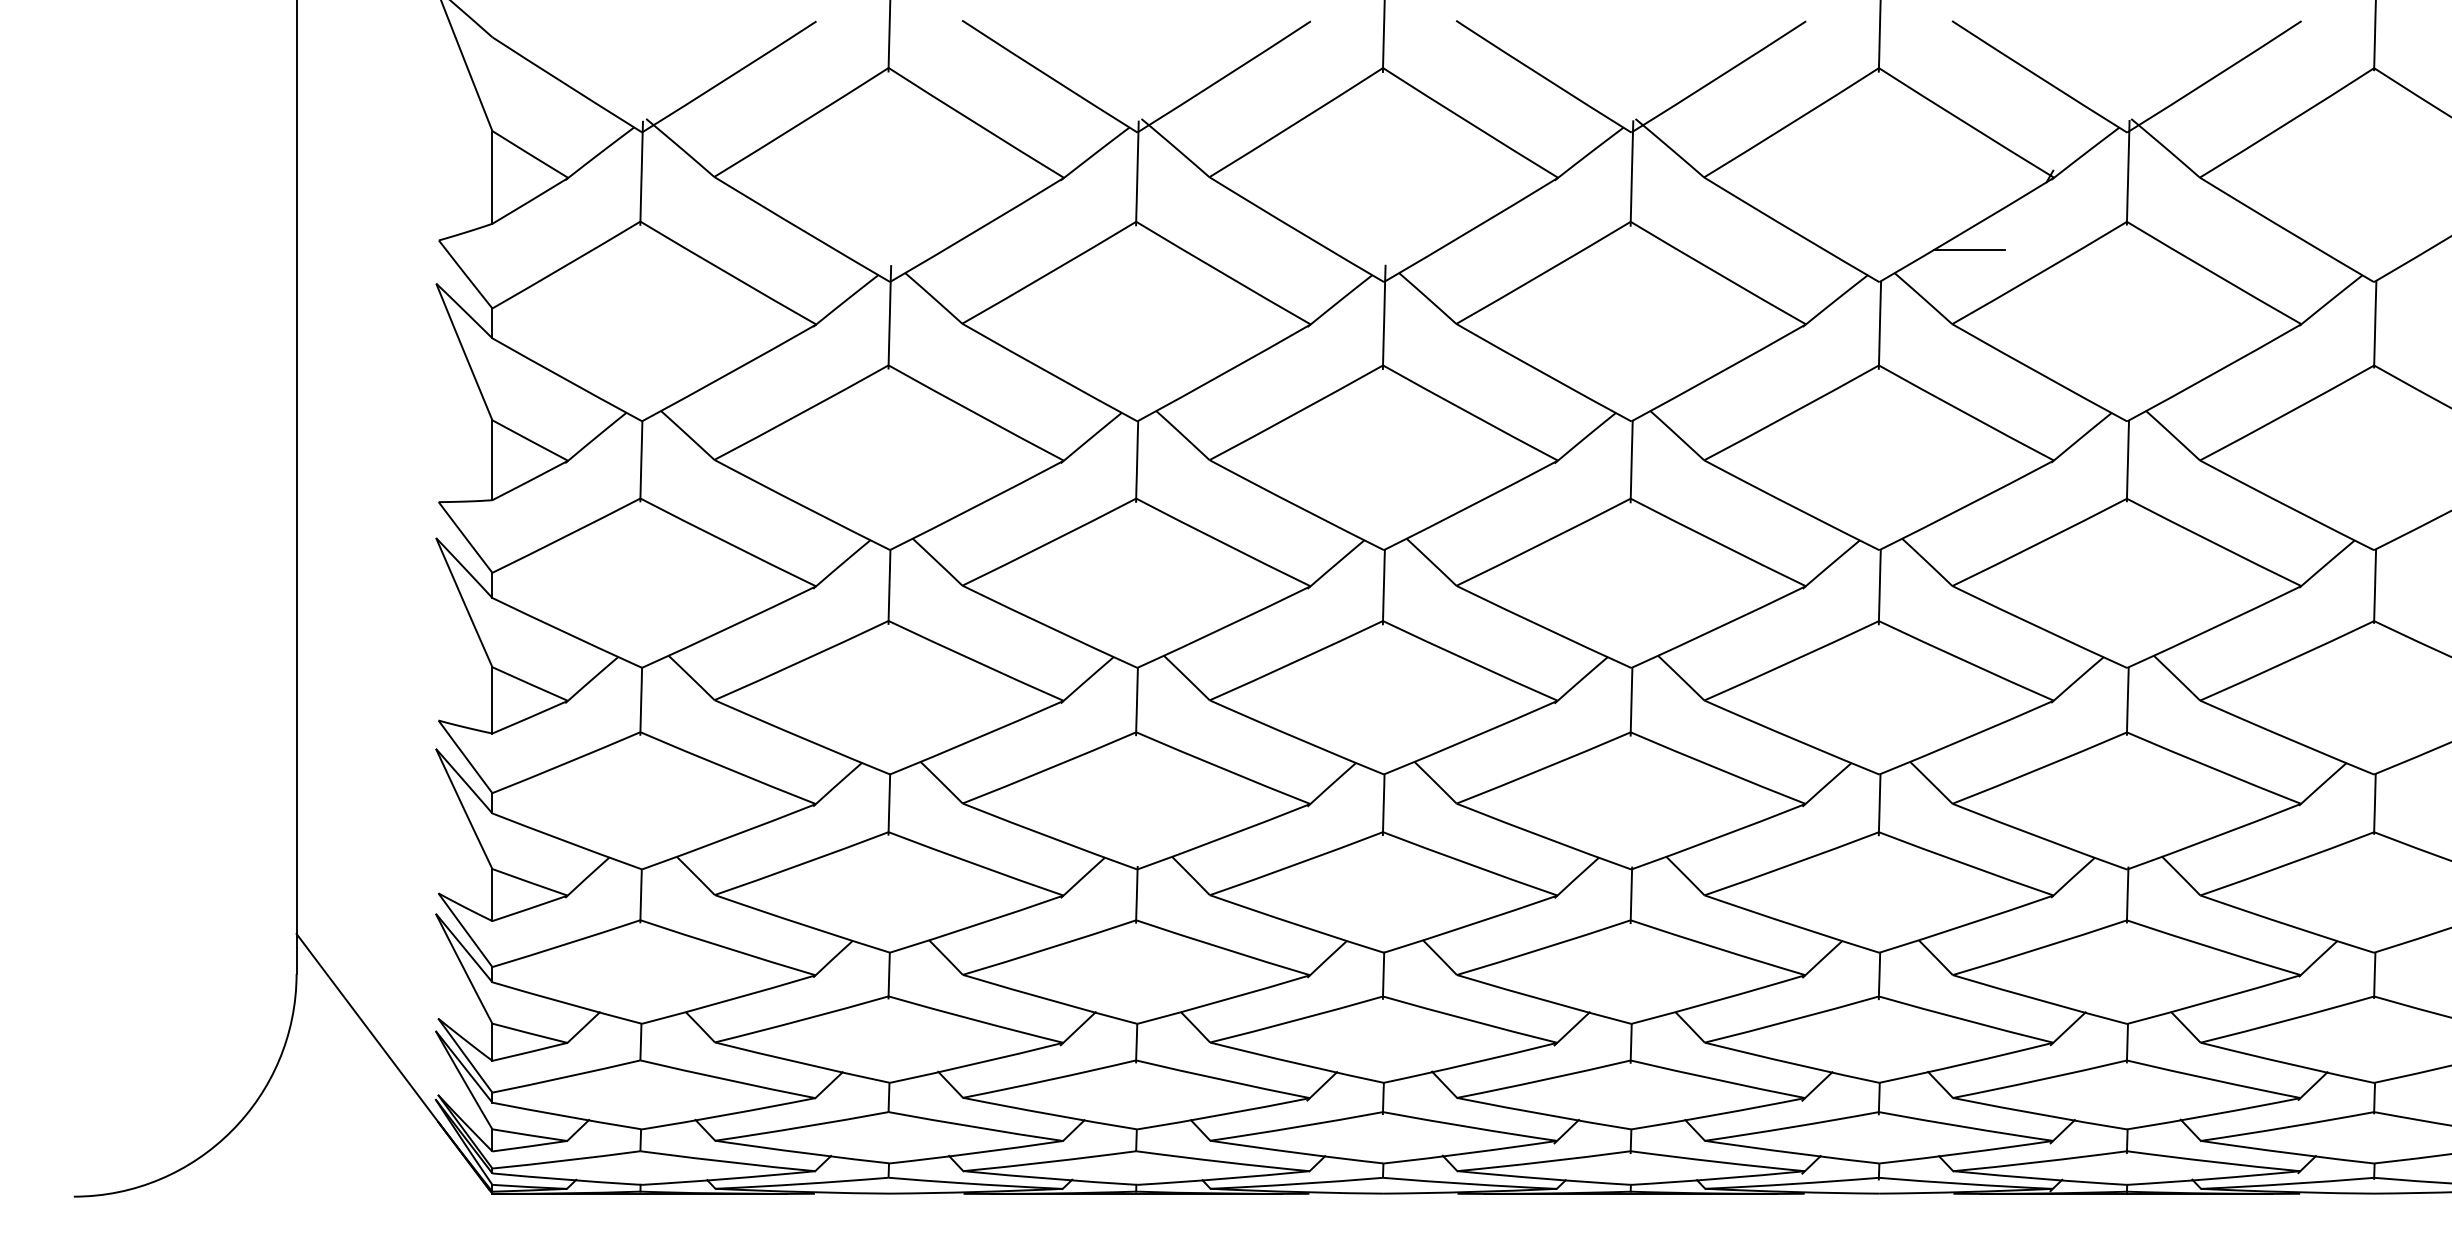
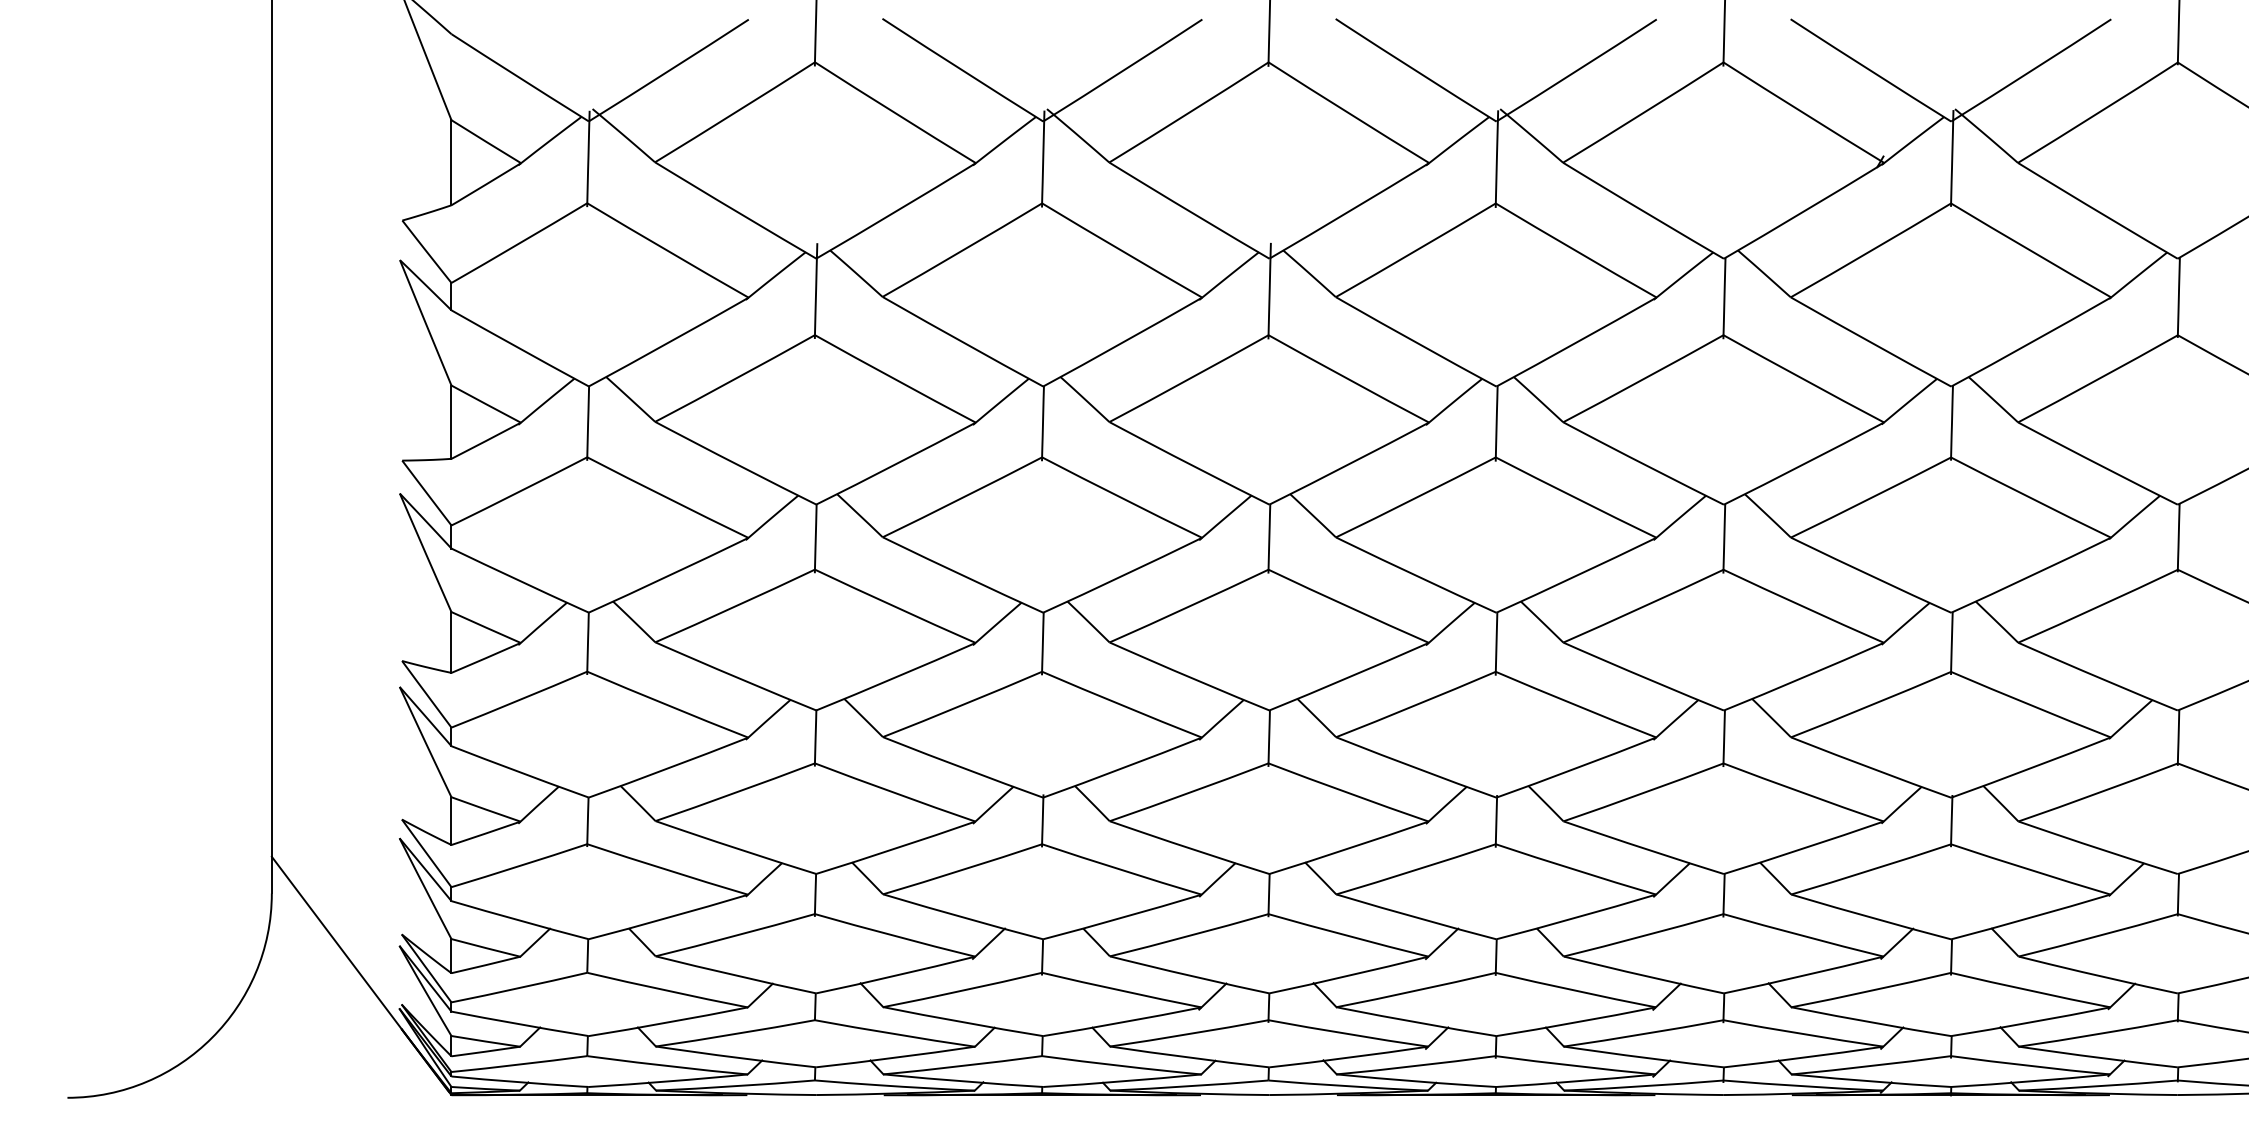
line: (1968, 250) -> (1805, 229), removed

